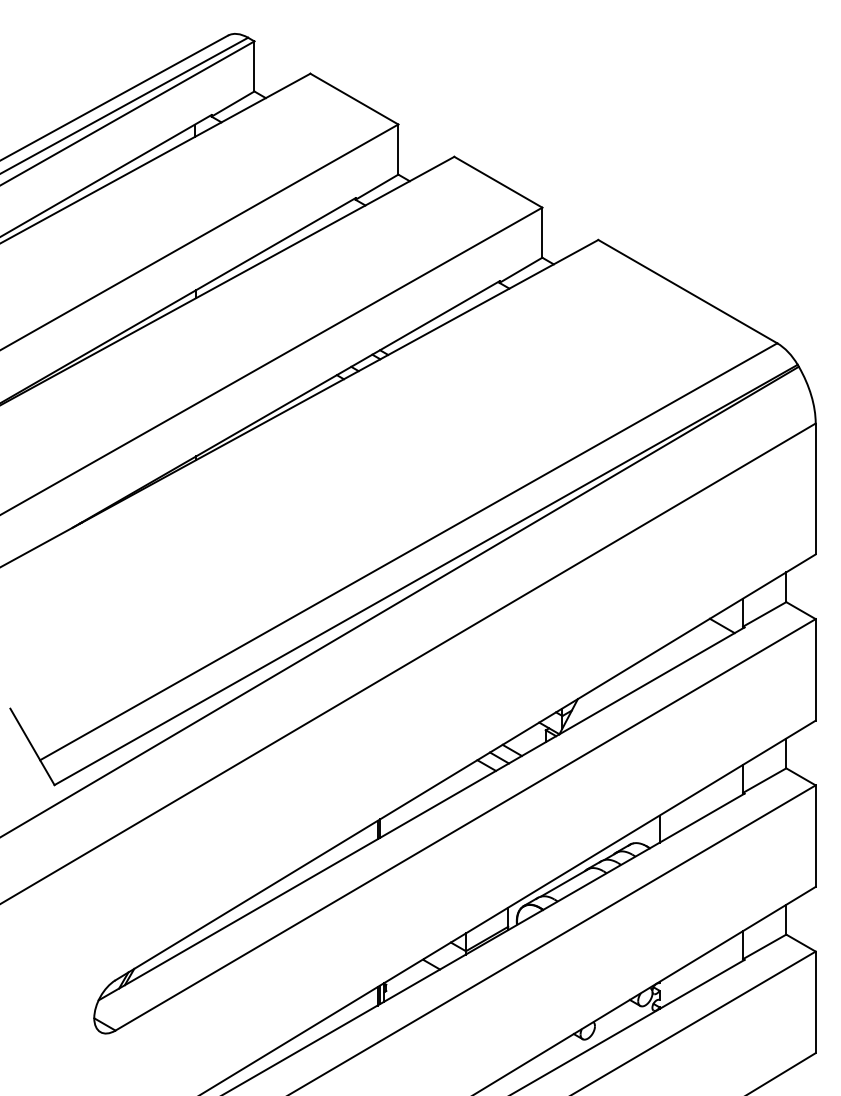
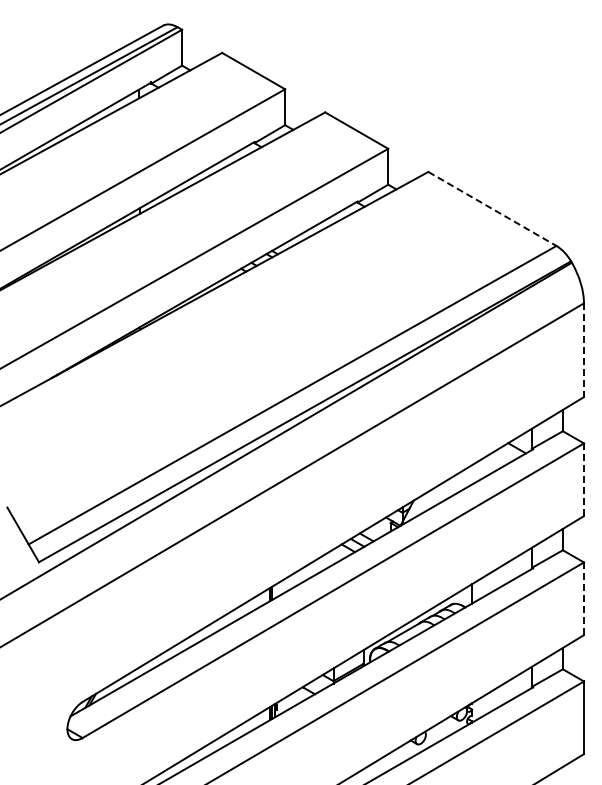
line: (687, 291) -> (492, 208), solid -> dashed
line: (815, 489) -> (583, 350), solid -> dashed
line: (815, 670) -> (583, 480), solid -> dashed
line: (815, 837) -> (583, 599), solid -> dashed

